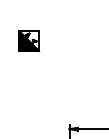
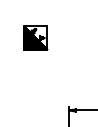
part: (28, 40) -> (35, 37), size x1.43

